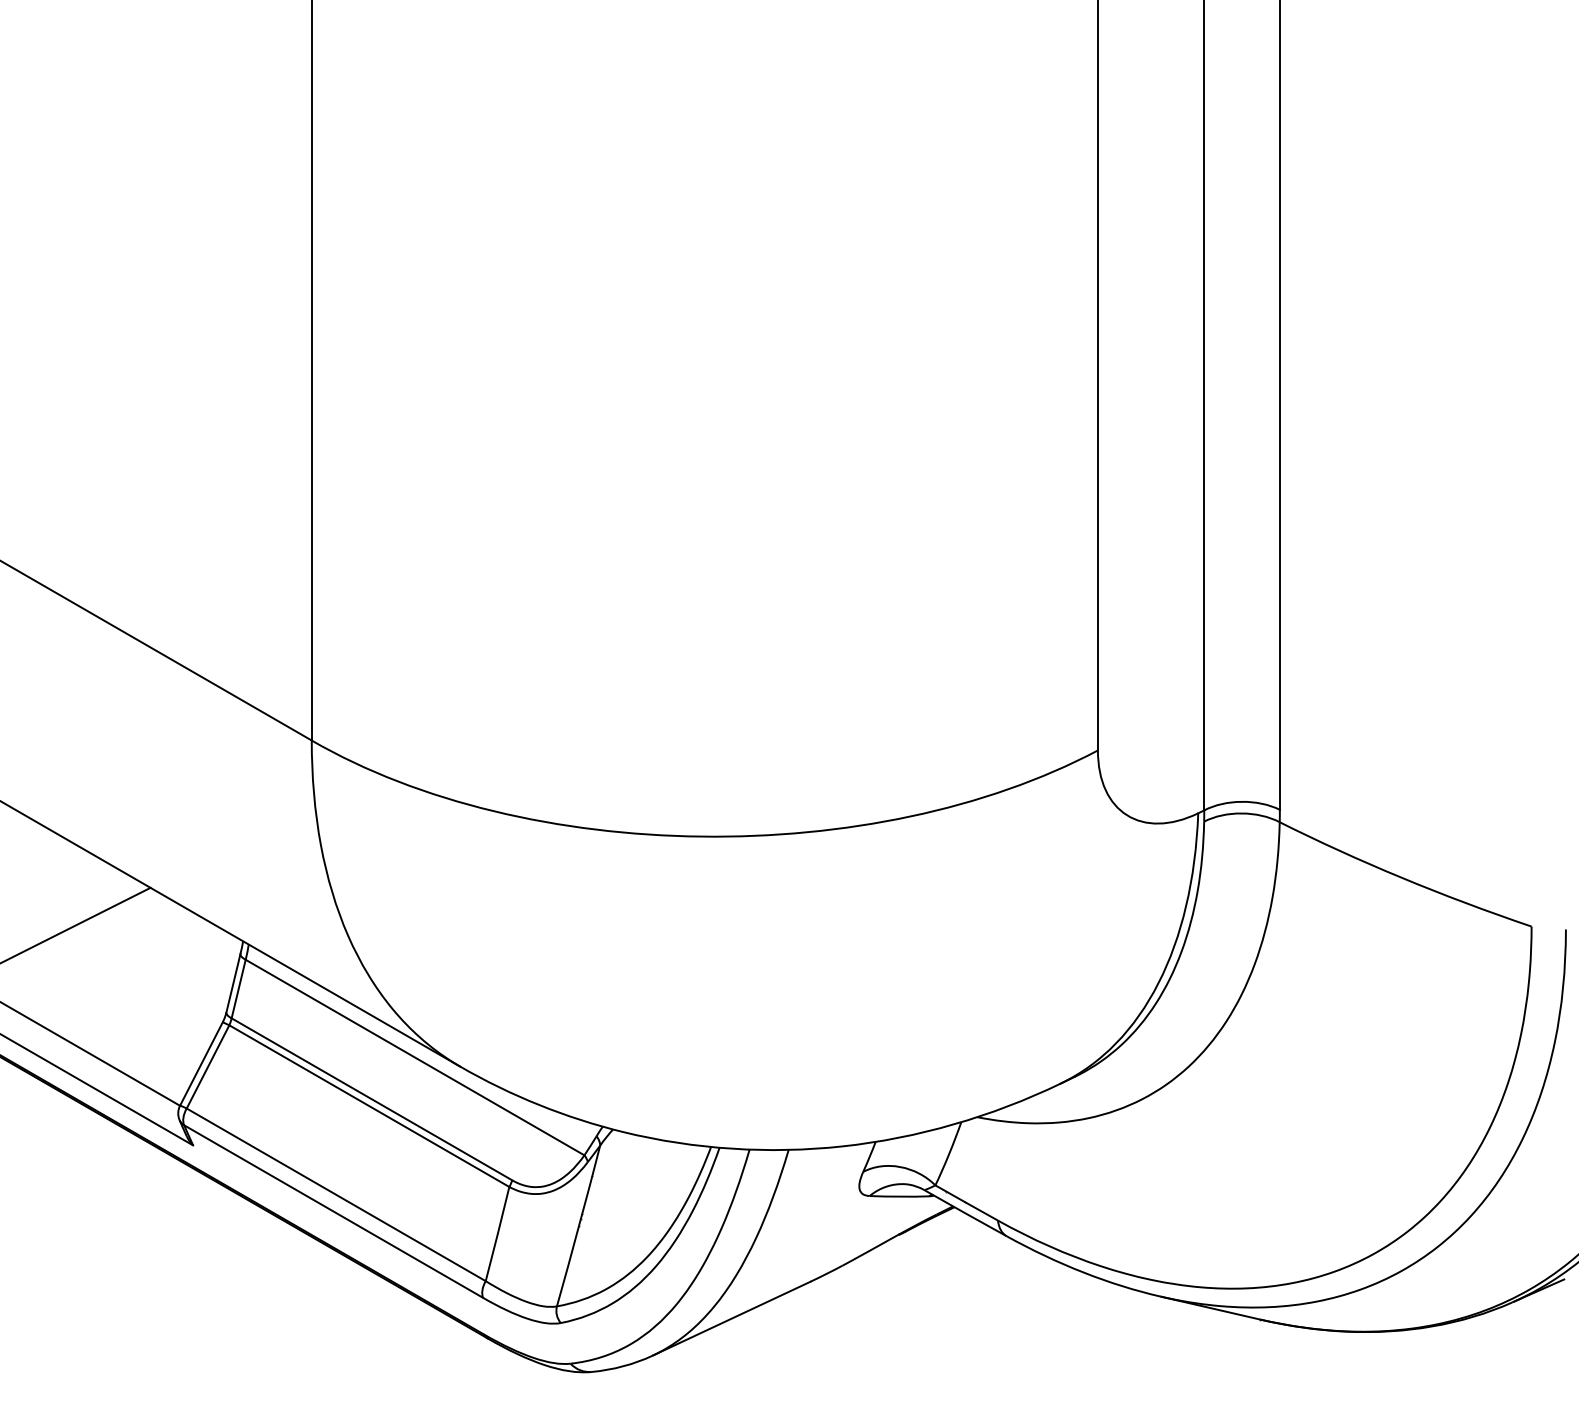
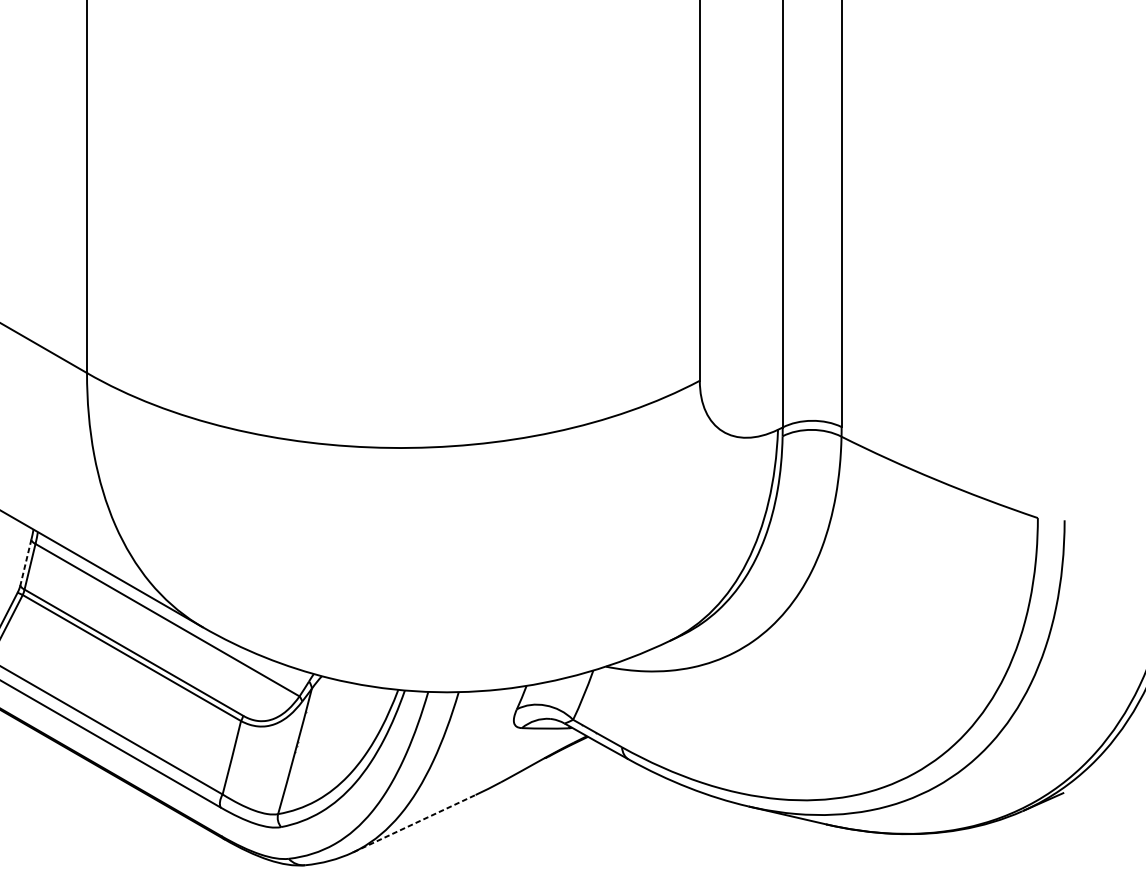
line: (233, 983) -> (26, 562), solid -> dashed
line: (731, 1318) -> (414, 823), solid -> dashed

